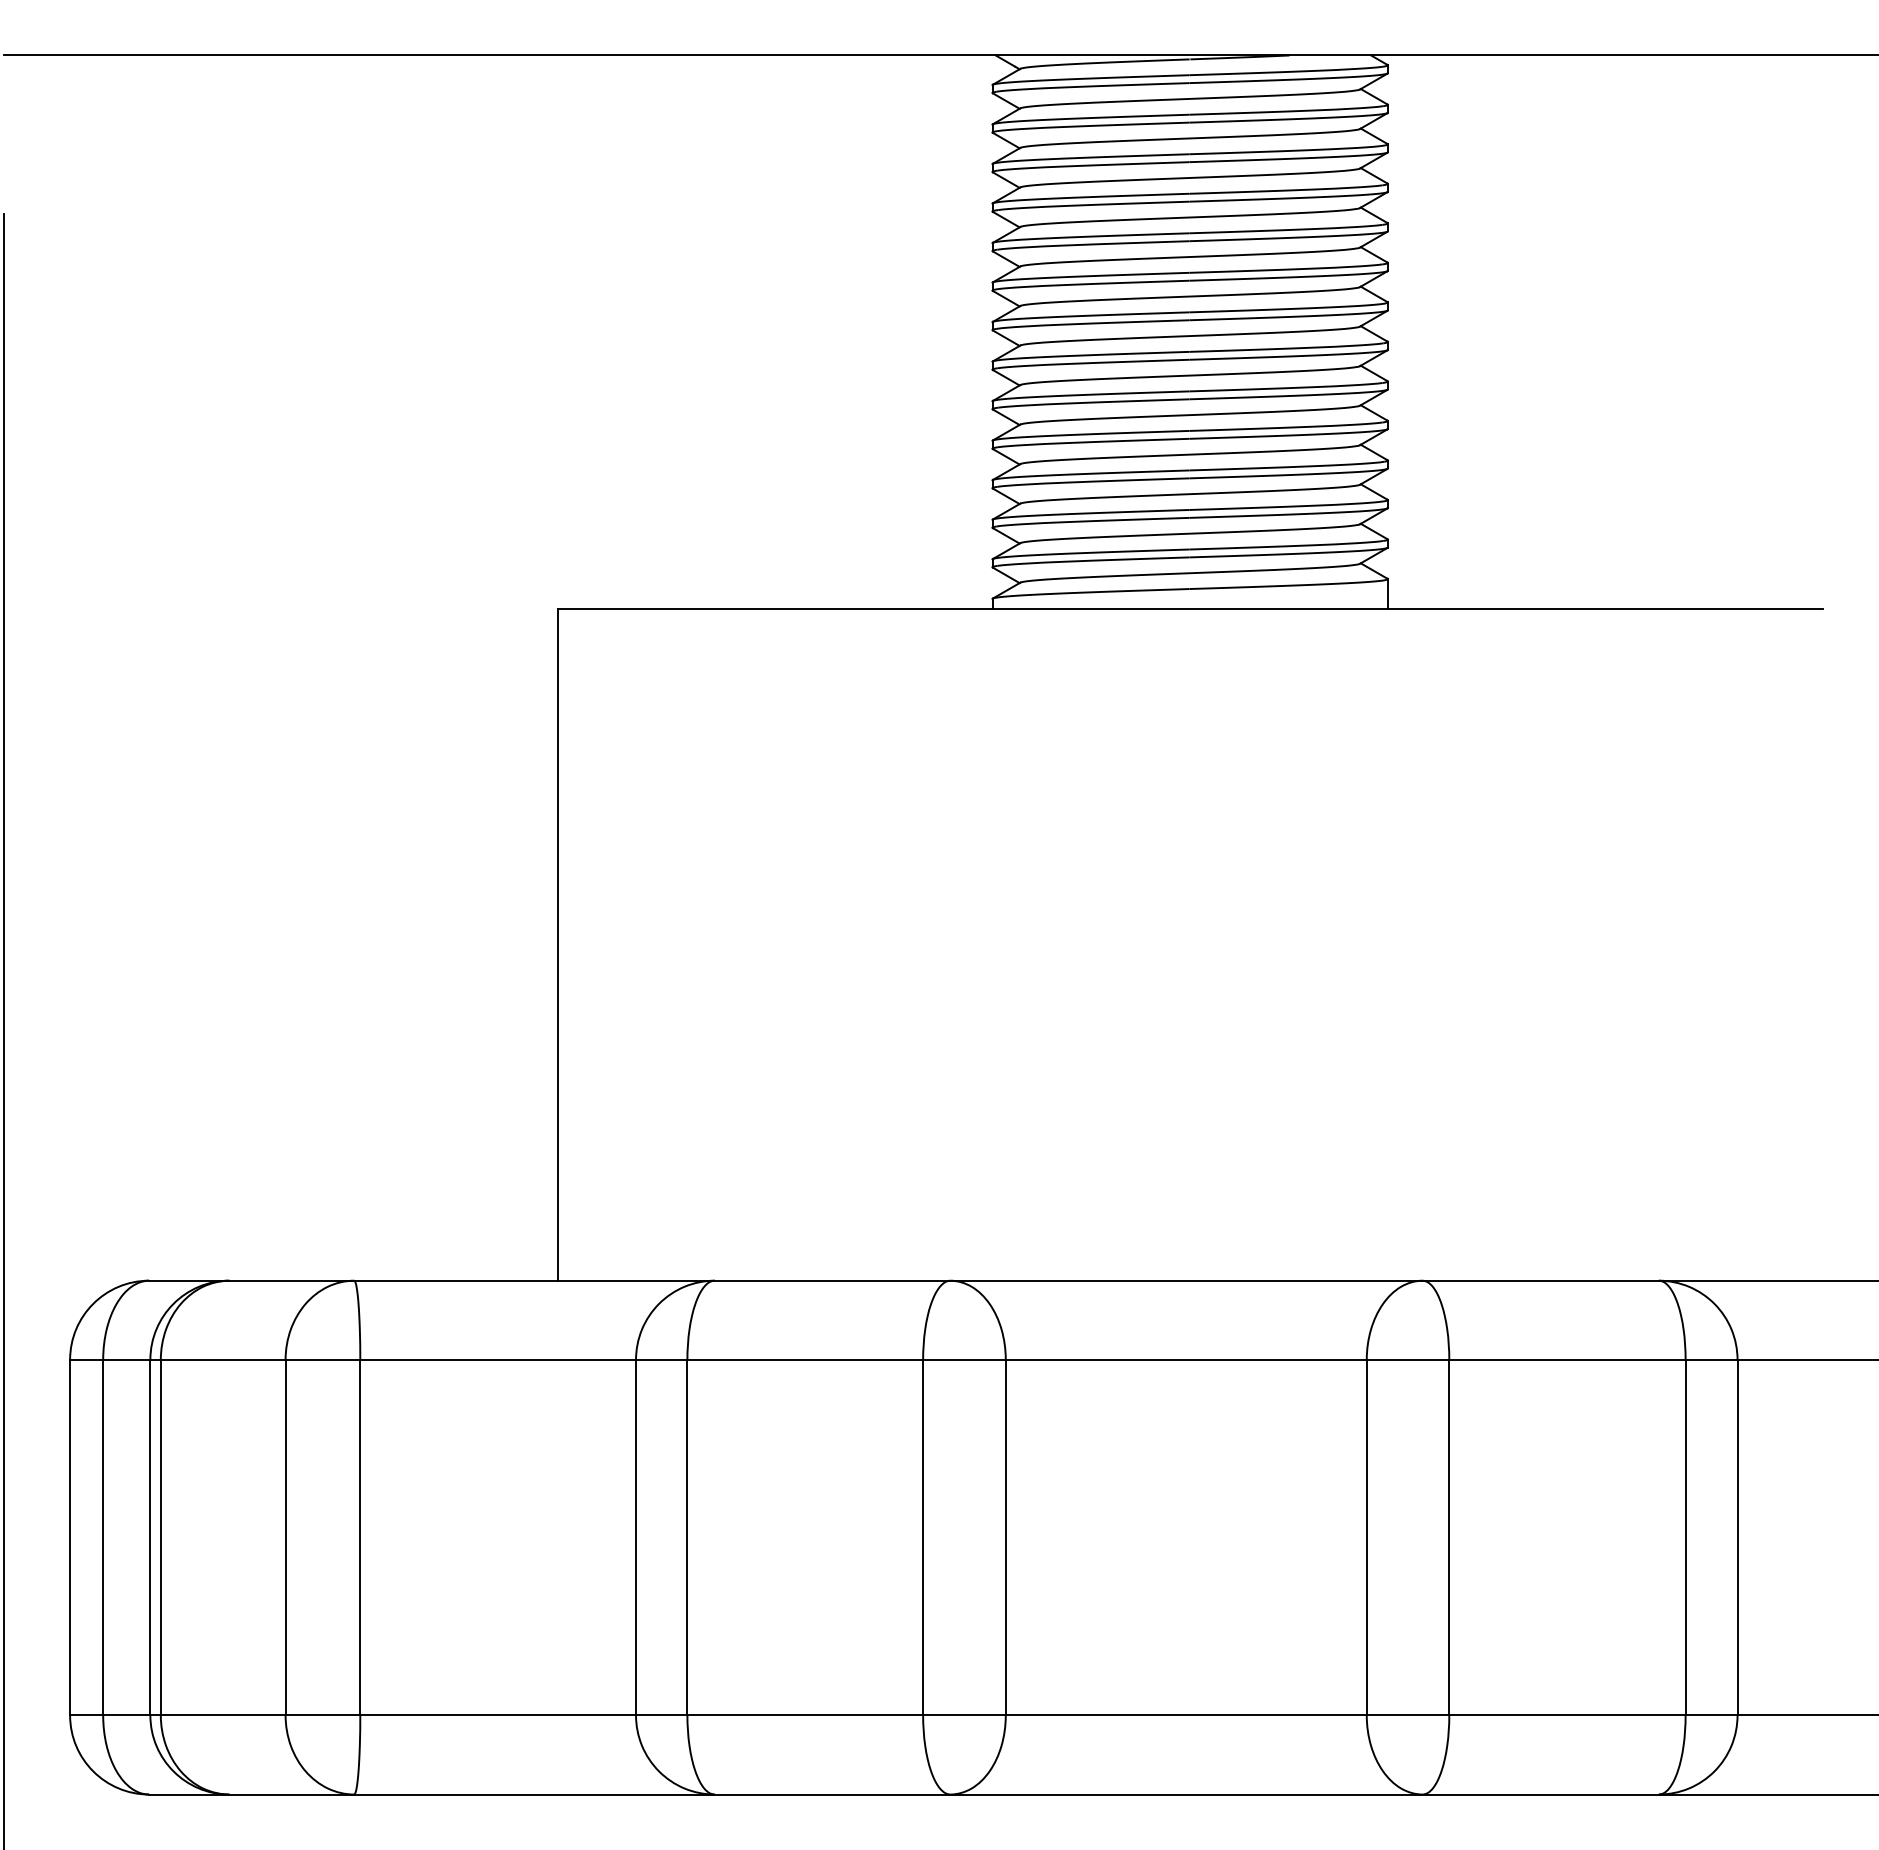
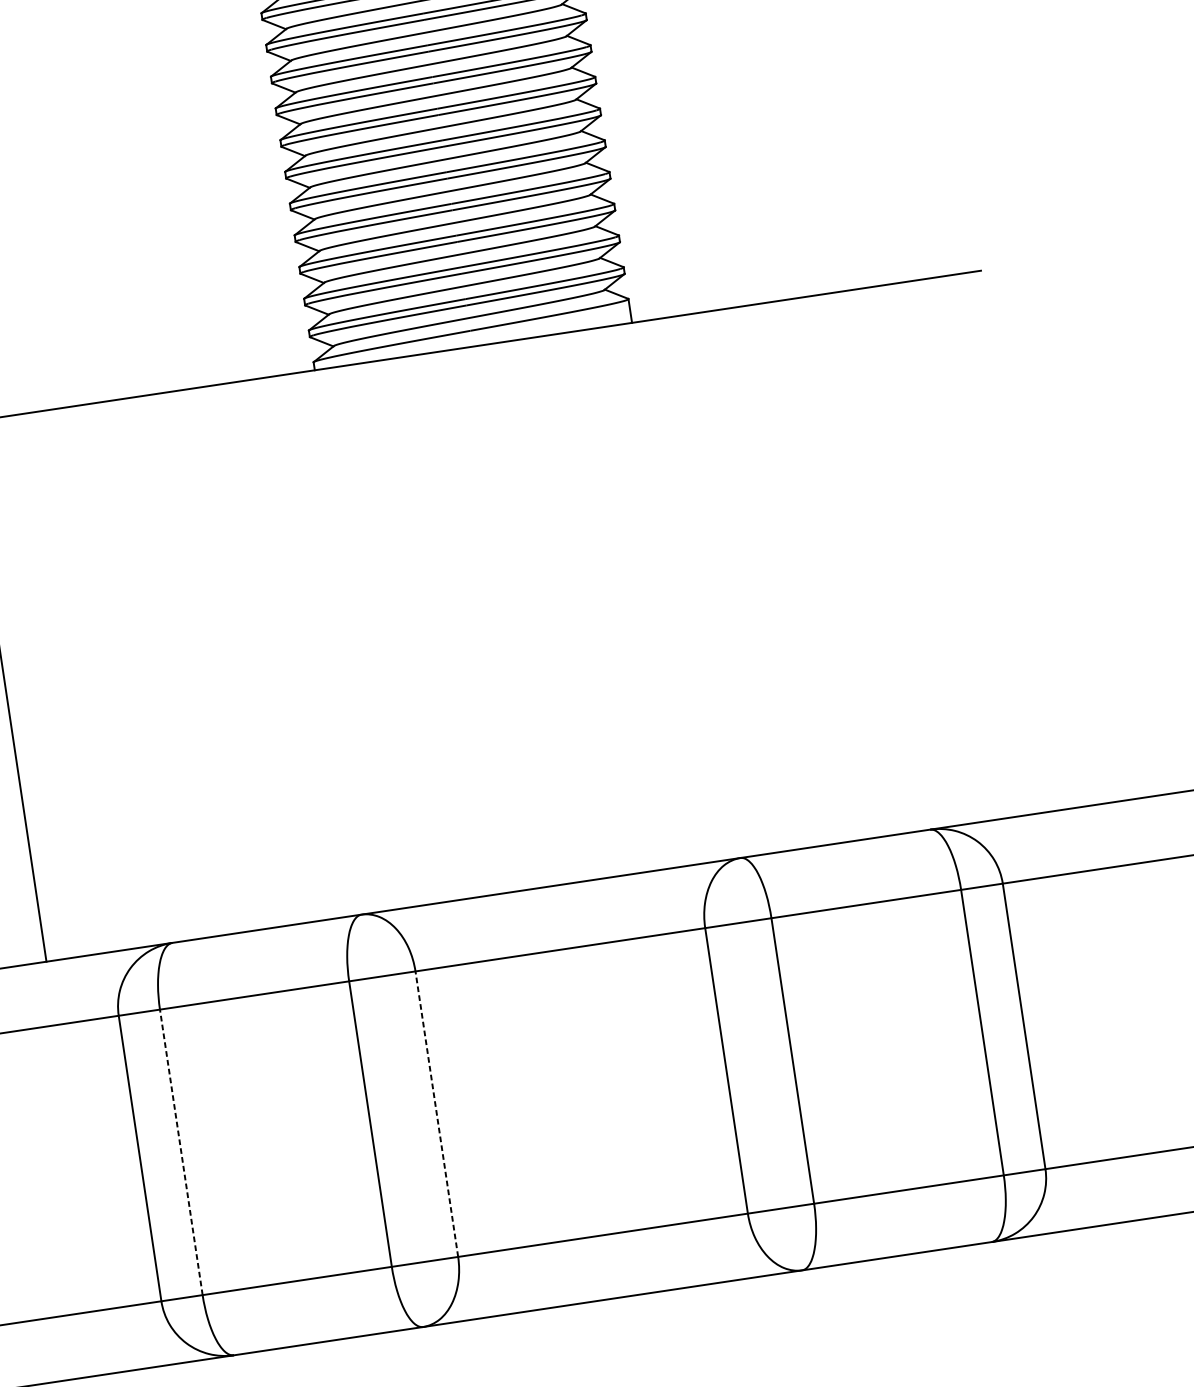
line: (687, 1537) -> (181, 1152), solid -> dashed
line: (1005, 1537) -> (436, 1114), solid -> dashed

